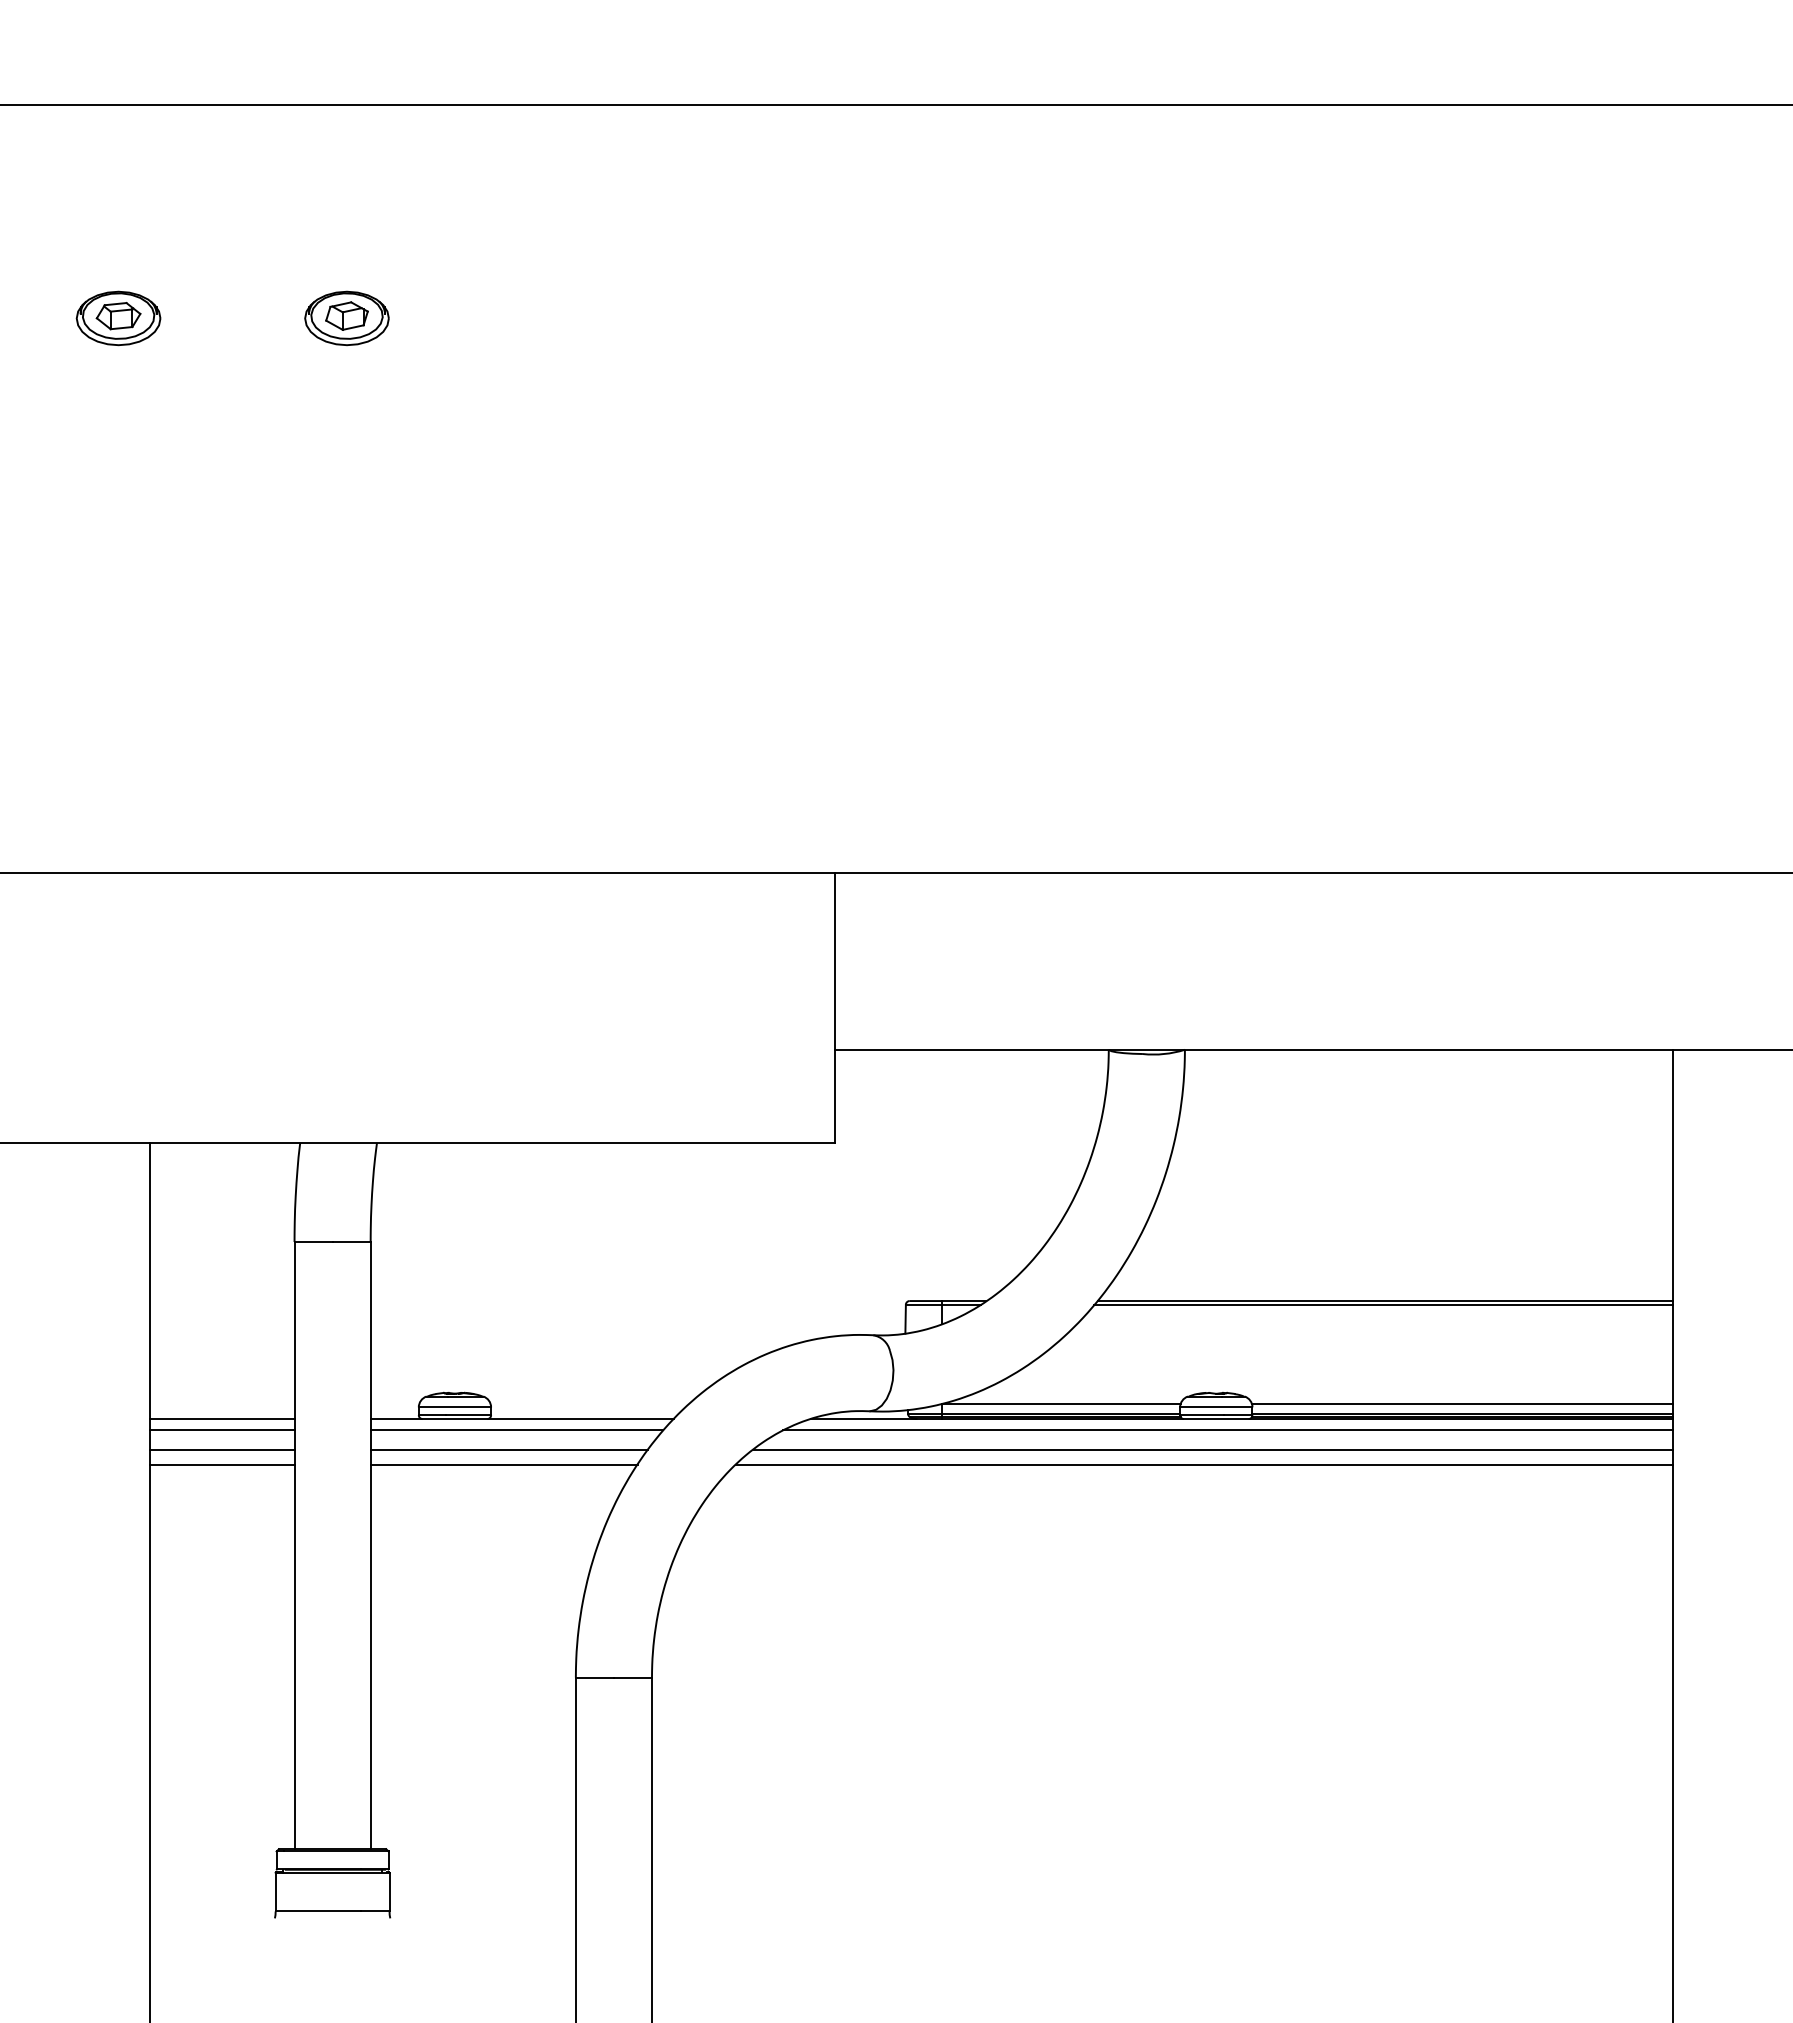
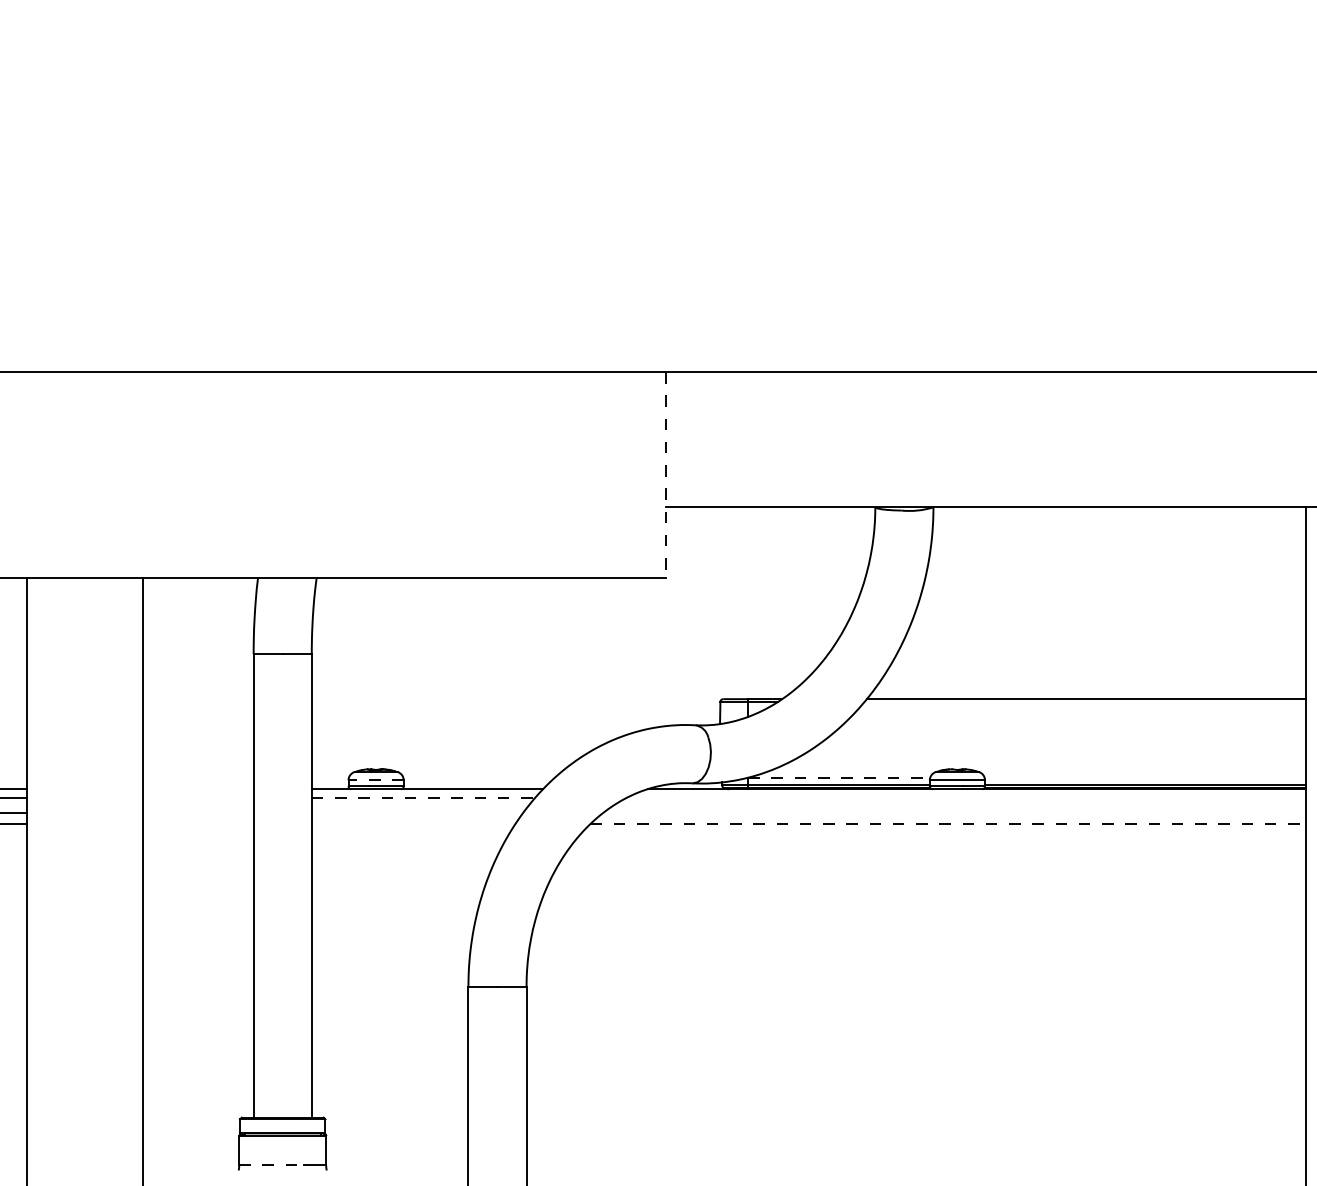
line: (835, 1008) -> (666, 475), solid -> dashed
line: (1383, 1304) -> (1085, 701), removed
line: (1061, 1403) -> (839, 777), solid -> dashed
line: (1461, 1403) -> (1144, 777), removed
line: (454, 1407) -> (375, 780), solid -> dashed
line: (221, 1419) -> (197, 789), removed
line: (221, 1430) -> (197, 797), removed
line: (517, 1430) -> (423, 797), solid -> dashed
line: (1227, 1430) -> (965, 797), removed
line: (221, 1449) -> (197, 812), removed
line: (508, 1449) -> (417, 812), removed
line: (1212, 1449) -> (954, 812), removed
line: (221, 1464) -> (197, 823), removed
line: (503, 1464) -> (413, 823), removed
line: (1204, 1464) -> (948, 823), solid -> dashed
line: (318, 1911) -> (271, 1165), solid -> dashed

